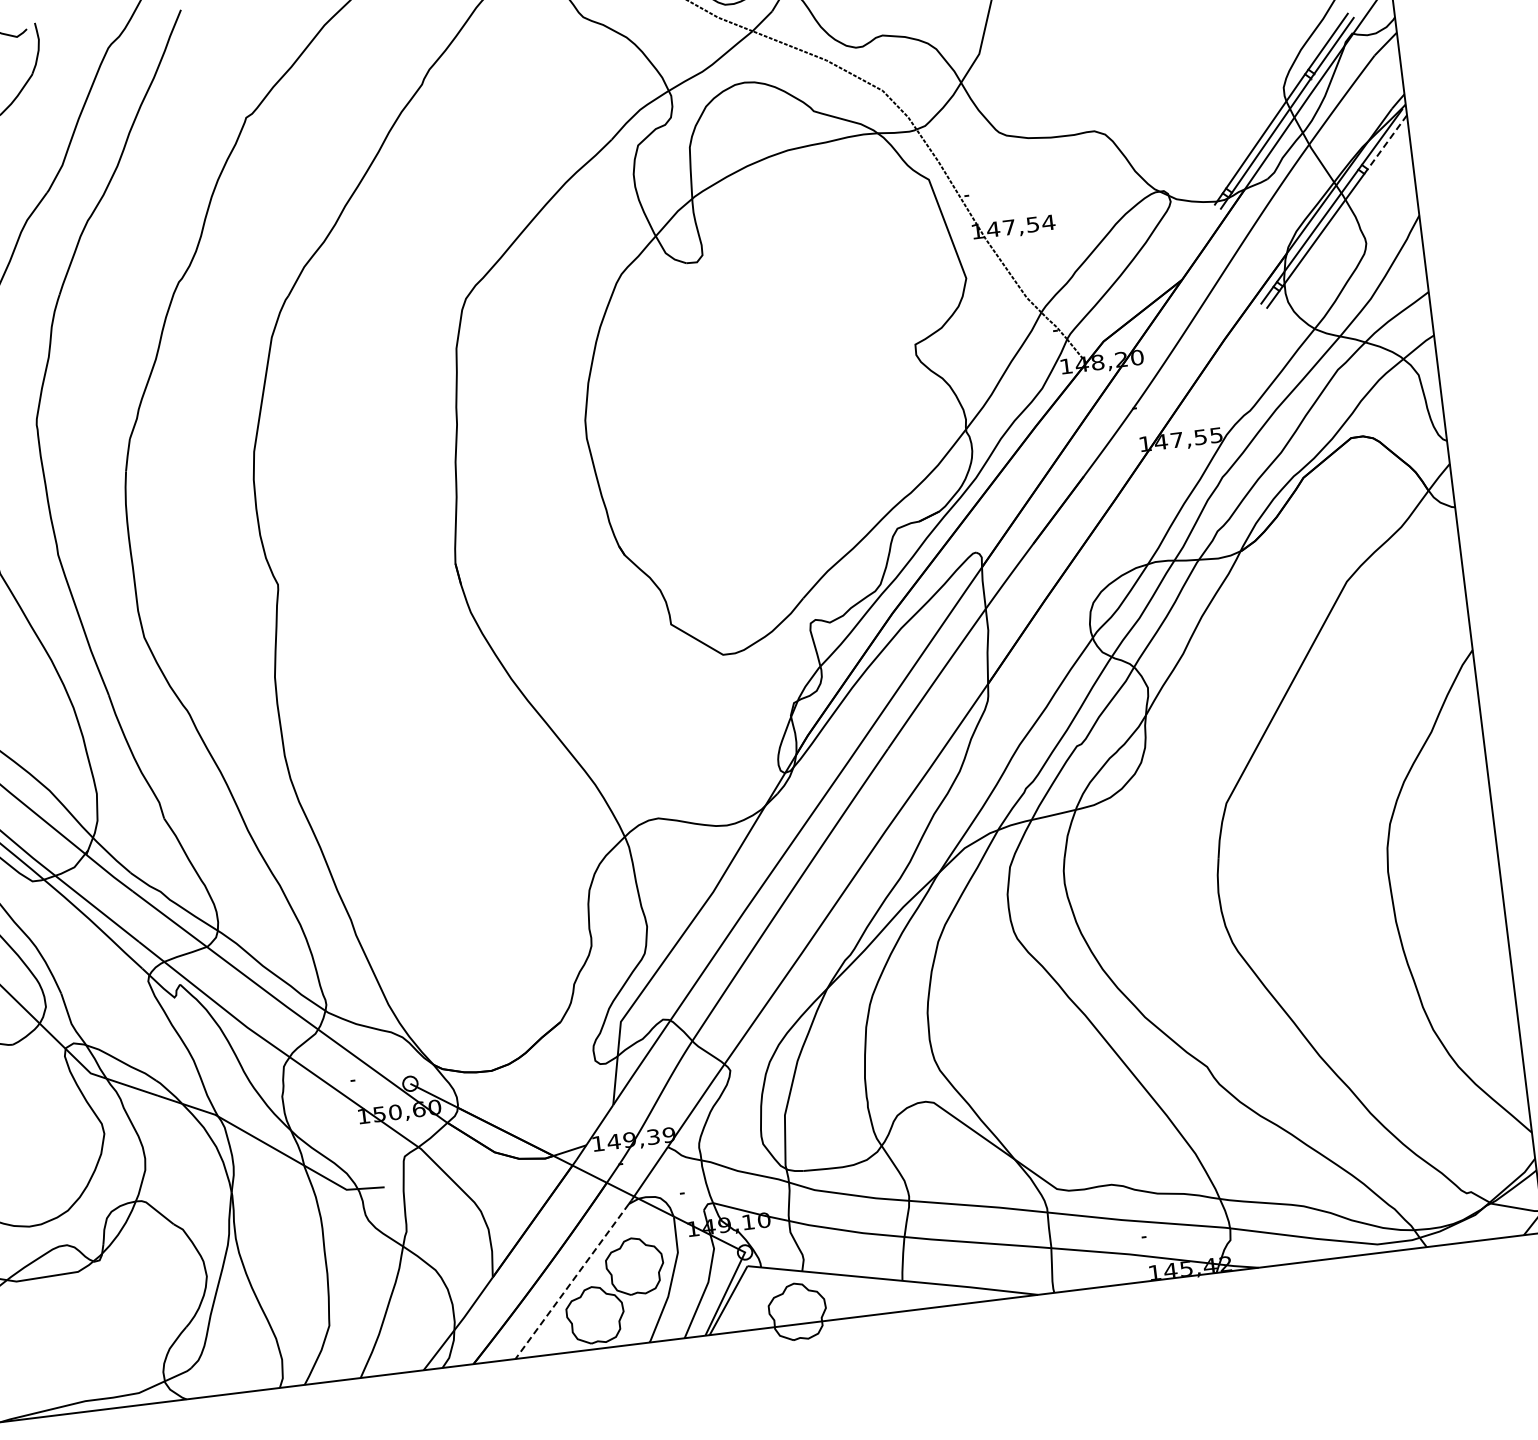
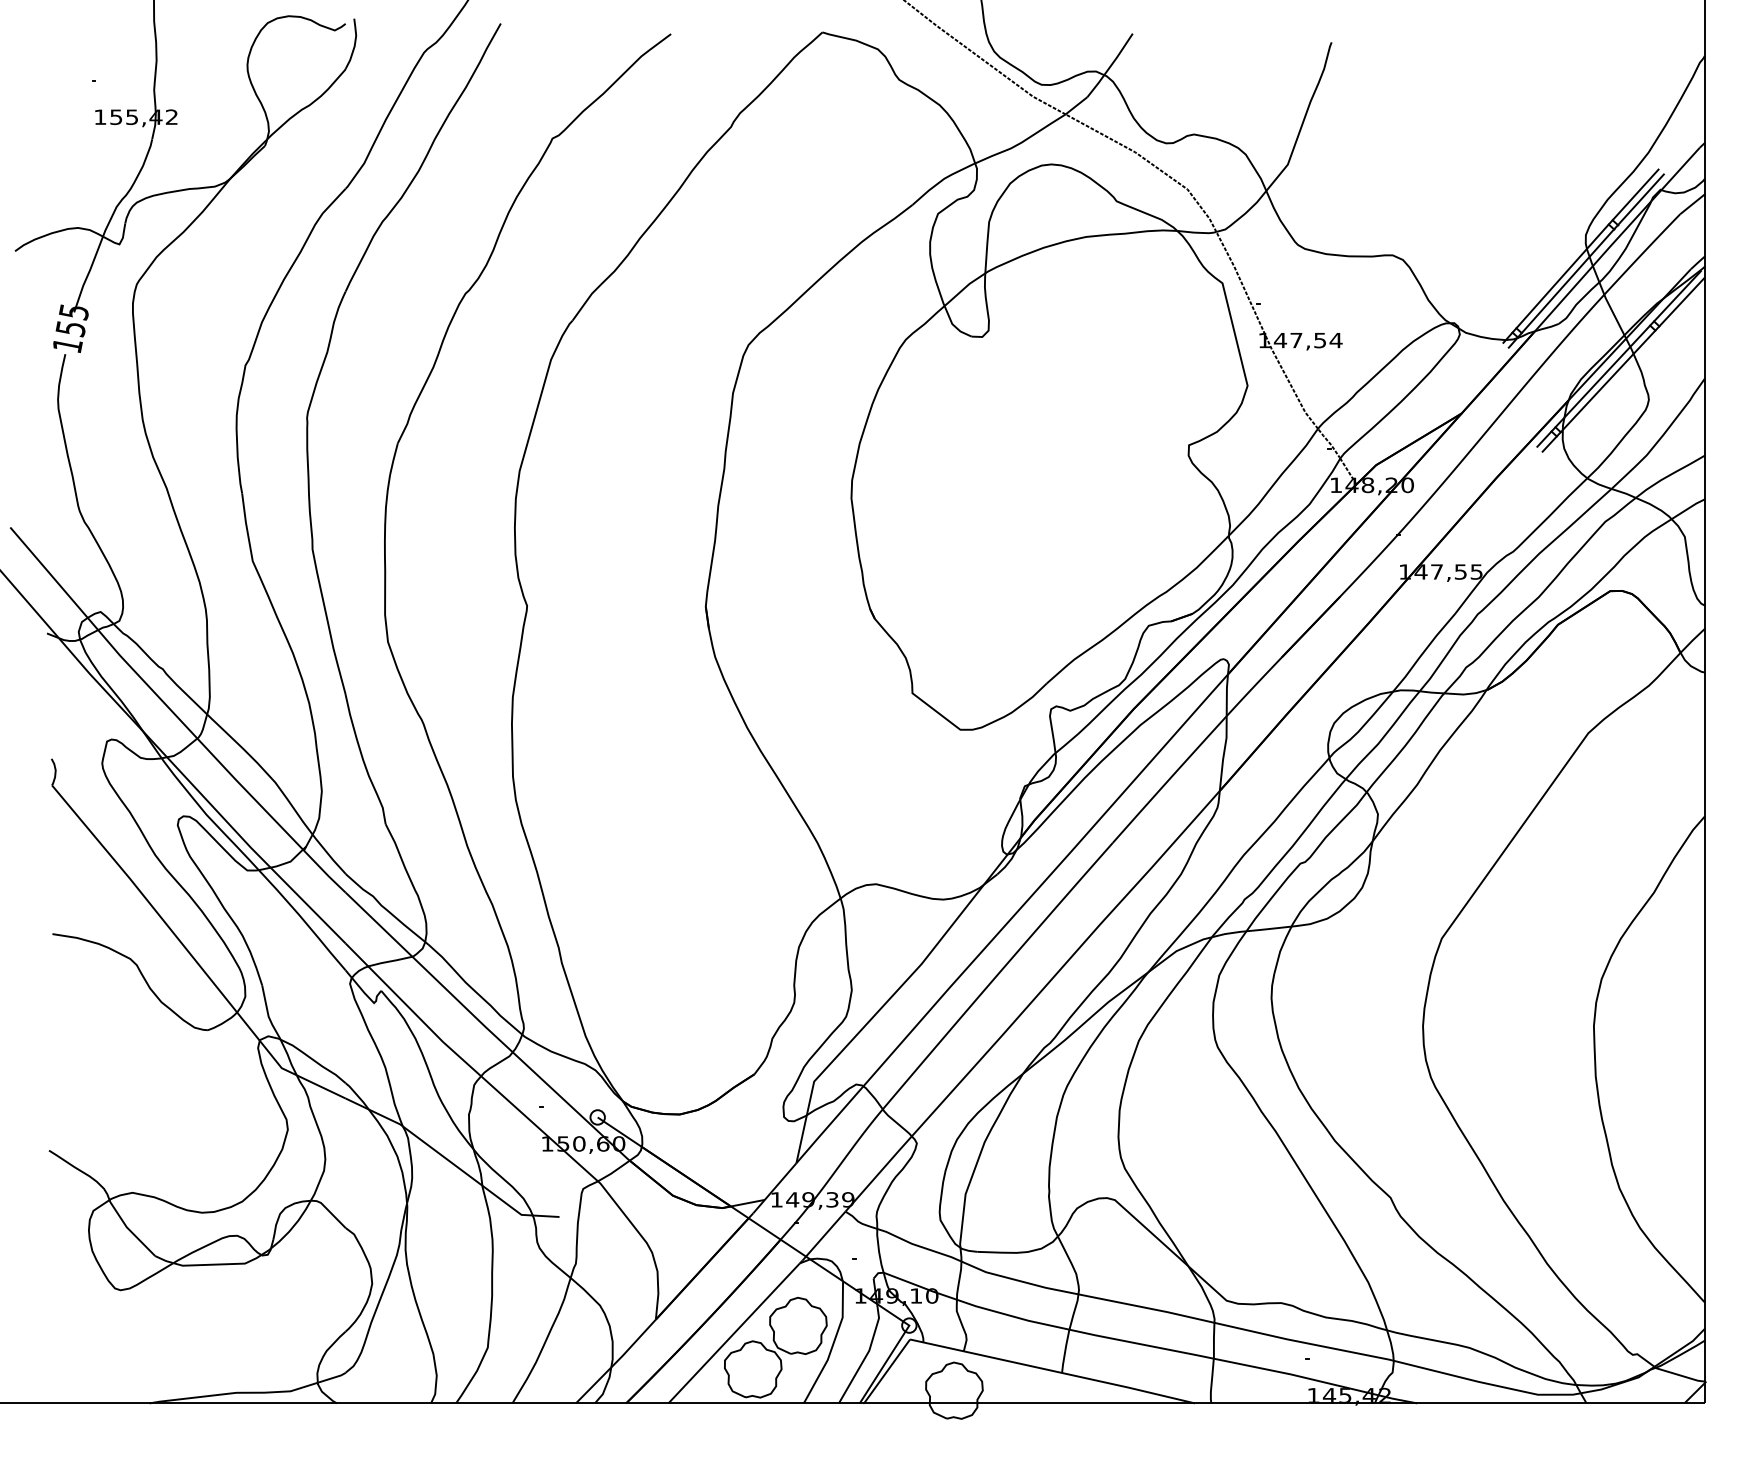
line: (1386, 142) -> (1681, 302), dashed -> solid
line: (571, 1281) -> (733, 1333), dashed -> solid

